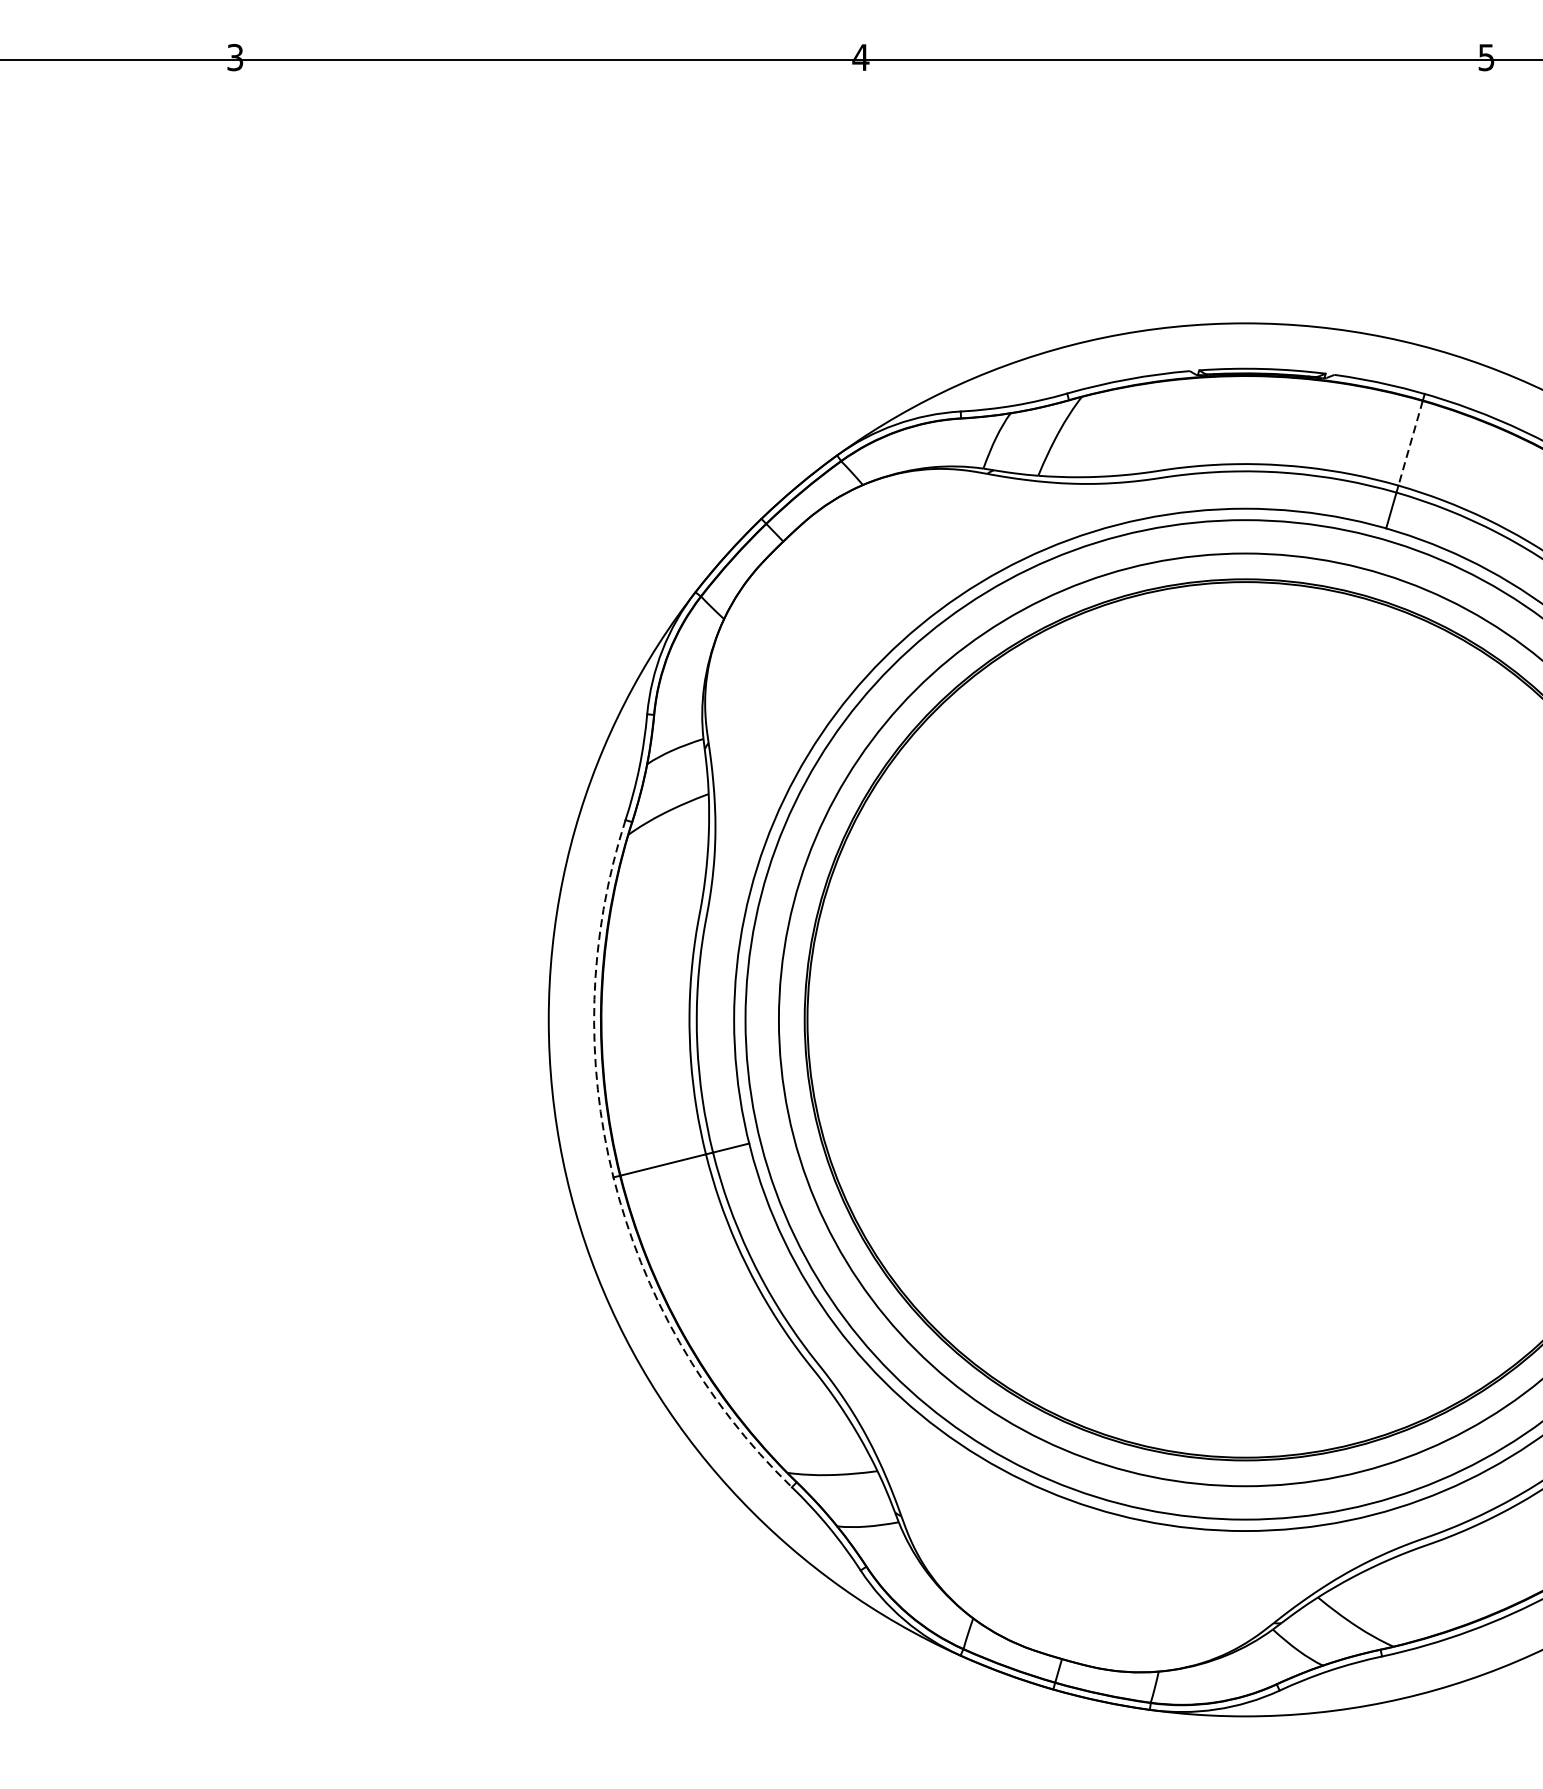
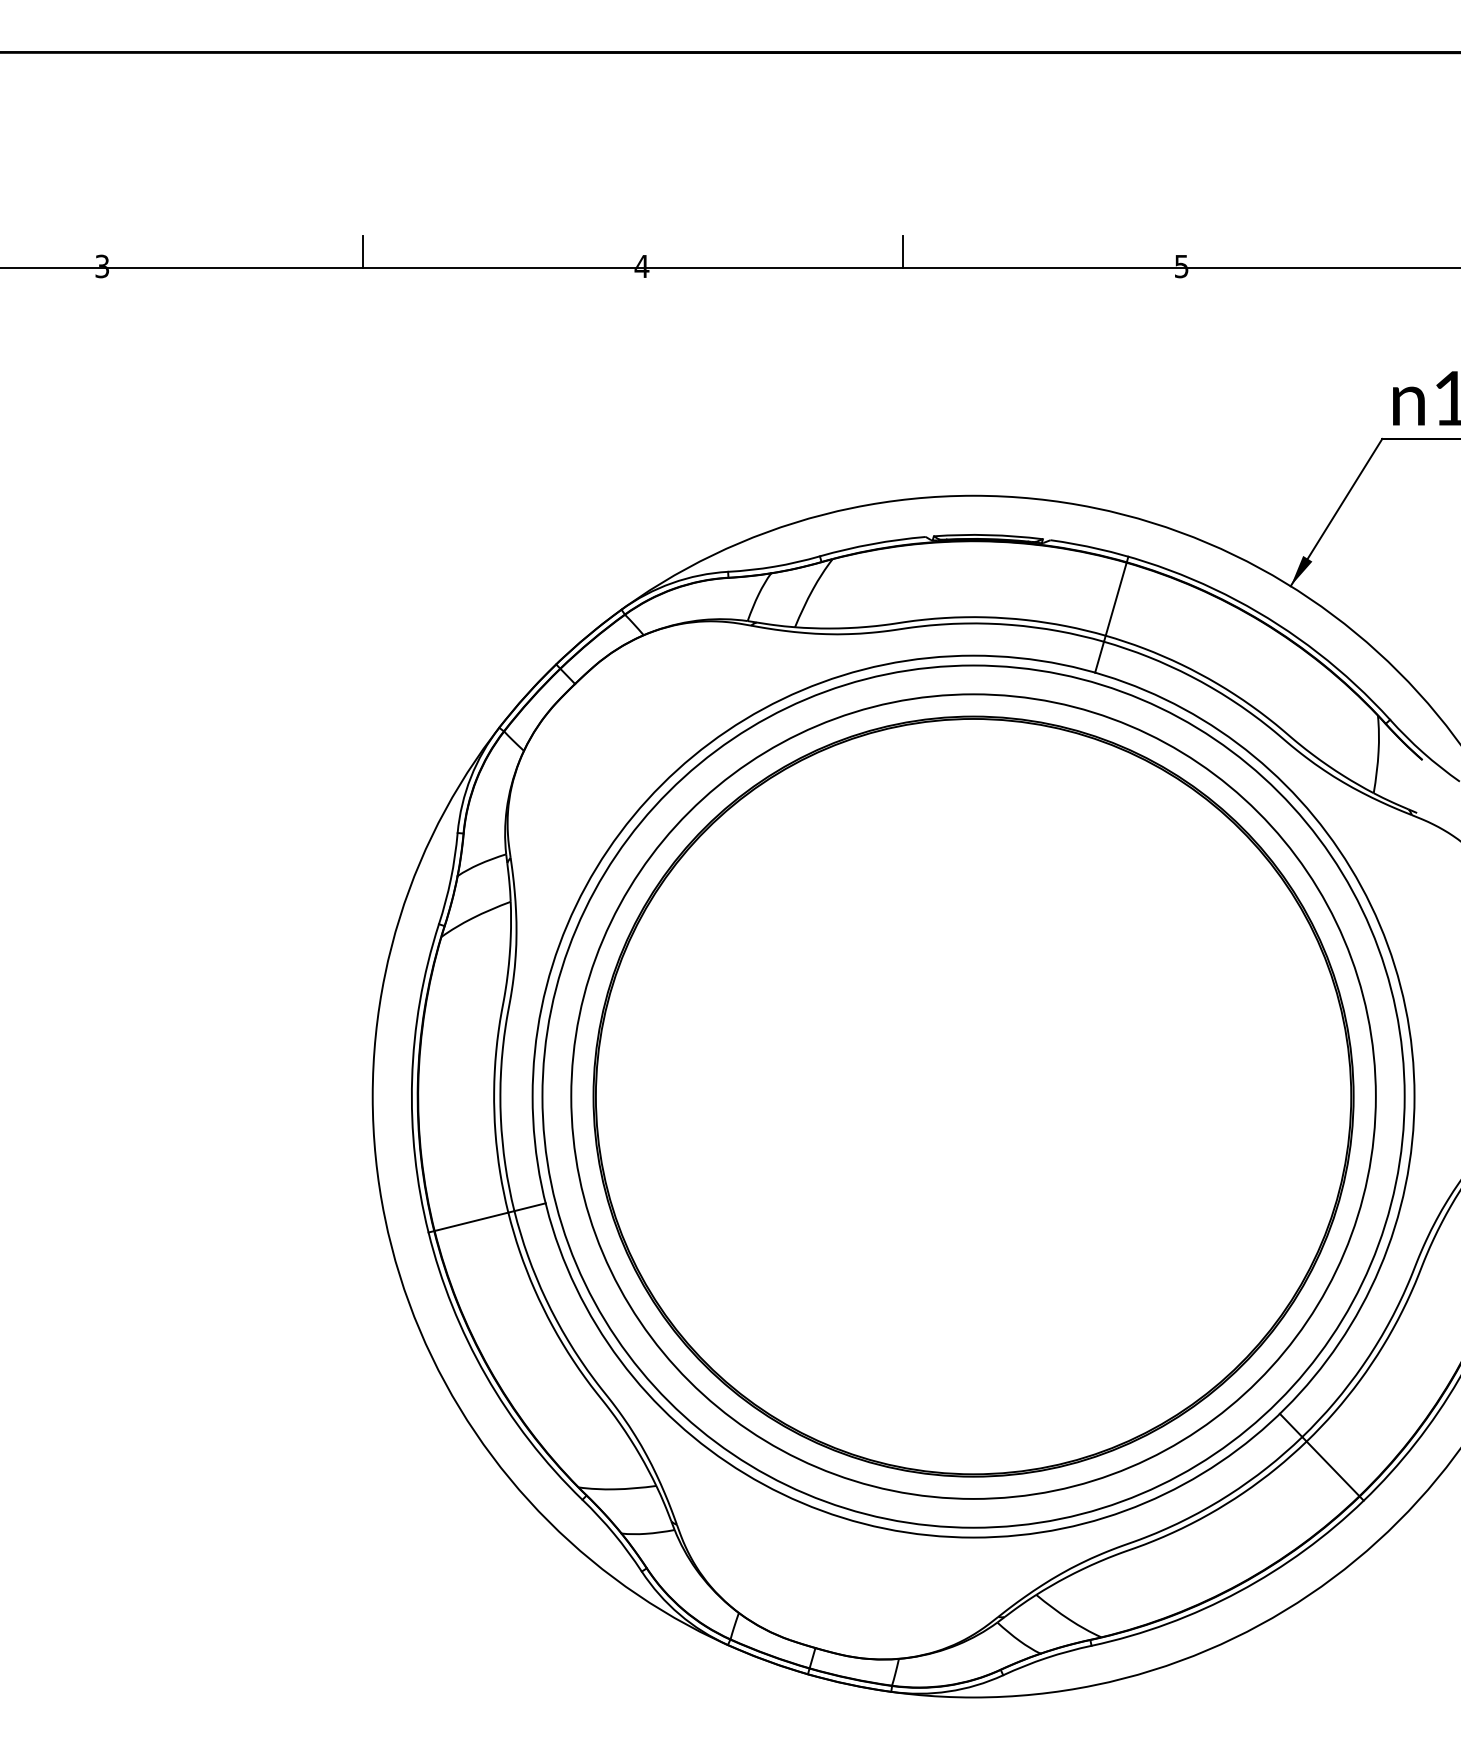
line: (538, 40) -> (363, 251), added
line: (1162, 40) -> (902, 251), added
line: (1410, 443) -> (1116, 599), dashed -> solid
arc: (613, 1177) -> (428, 1232), dashed -> solid

